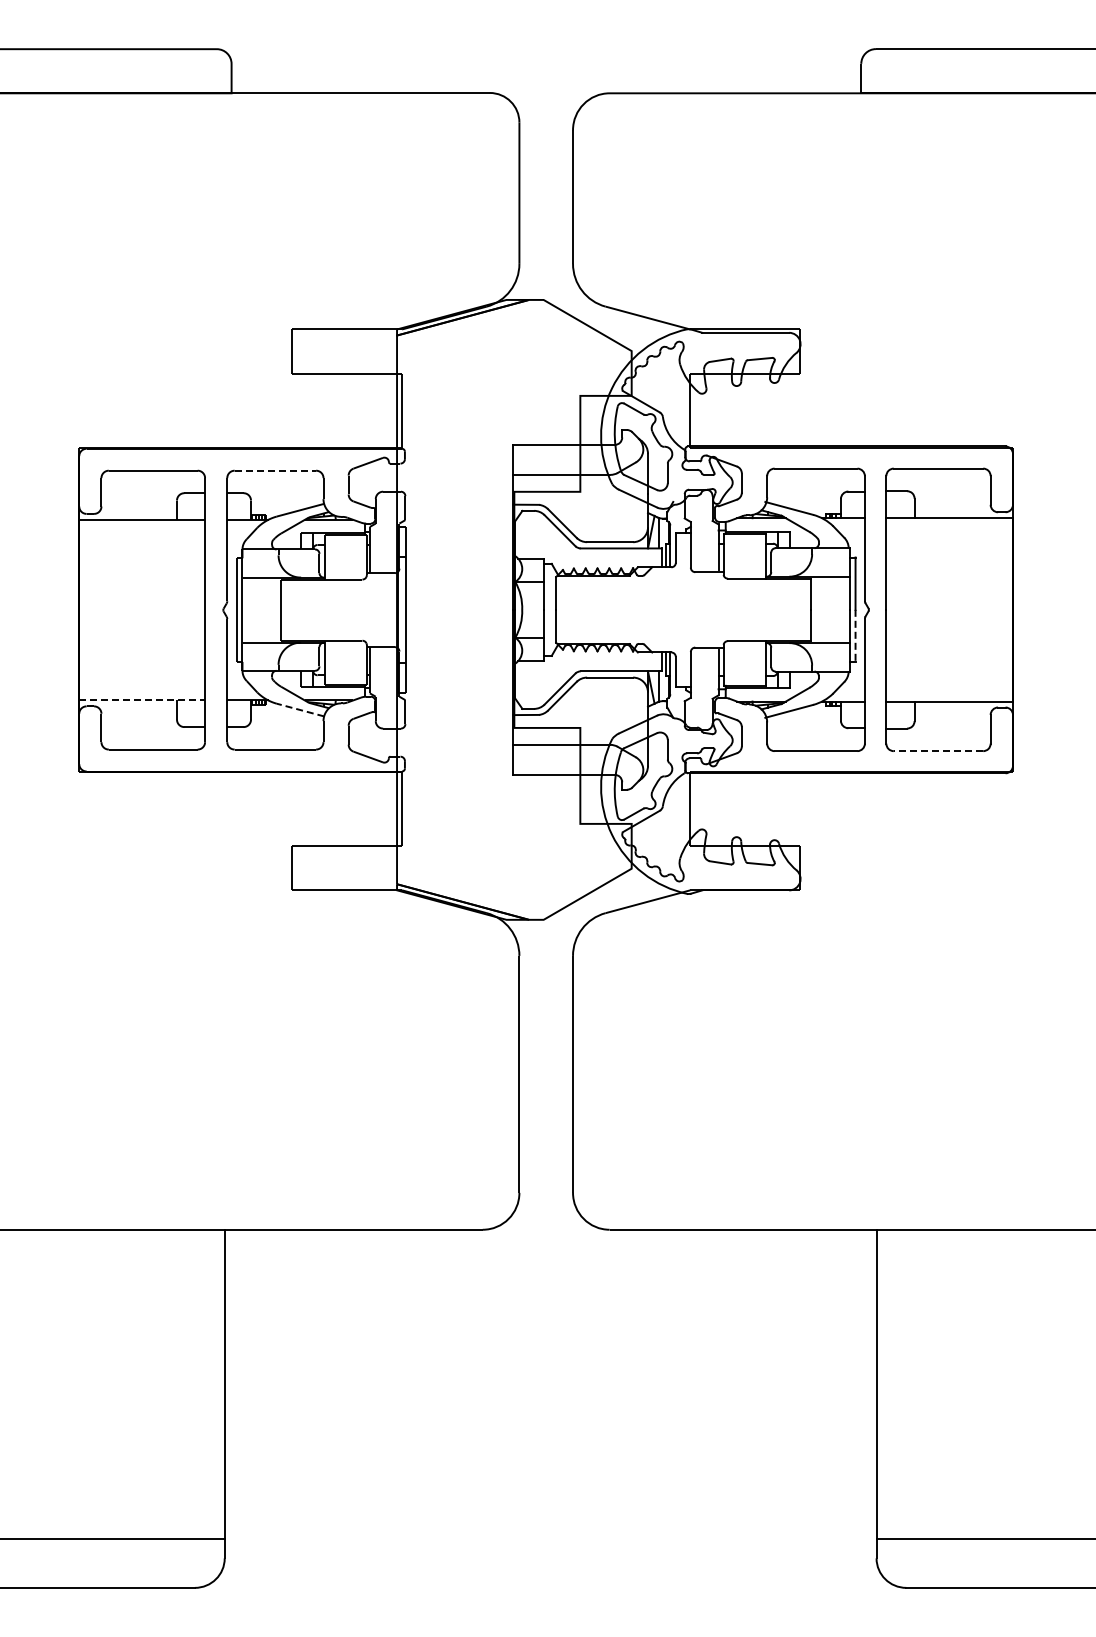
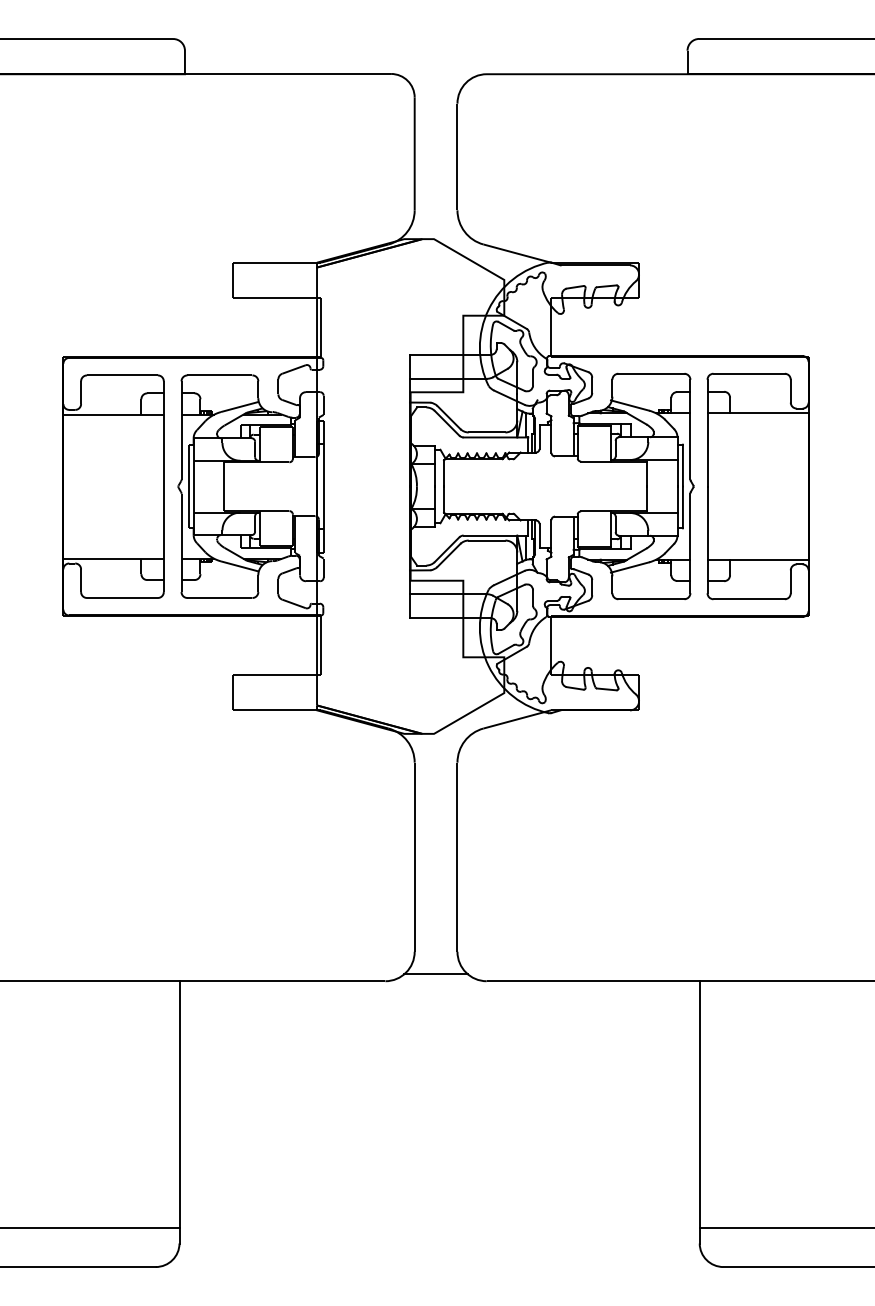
line: (275, 470) -> (220, 375), dashed -> solid
line: (855, 636) -> (682, 507), dashed -> solid
line: (142, 700) -> (113, 558), dashed -> solid
line: (300, 710) -> (239, 566), dashed -> solid
line: (938, 751) -> (749, 599), dashed -> solid
line: (546, 1221) -> (436, 974), added

